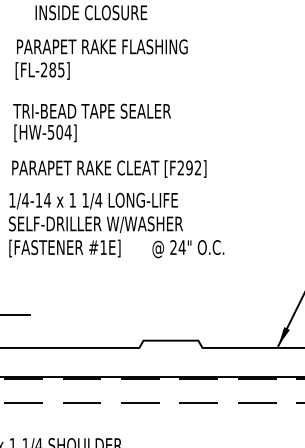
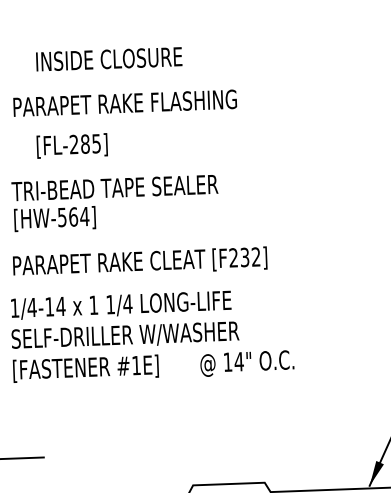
text: (42, 70) -> (71, 145), moved
text: (59, 131) -> (73, 215), [HW-504] -> [HW-564]
text: (189, 167) -> (244, 256), [F292] -> [F232]
text: (173, 247) -> (227, 362), 24" -> 14"

